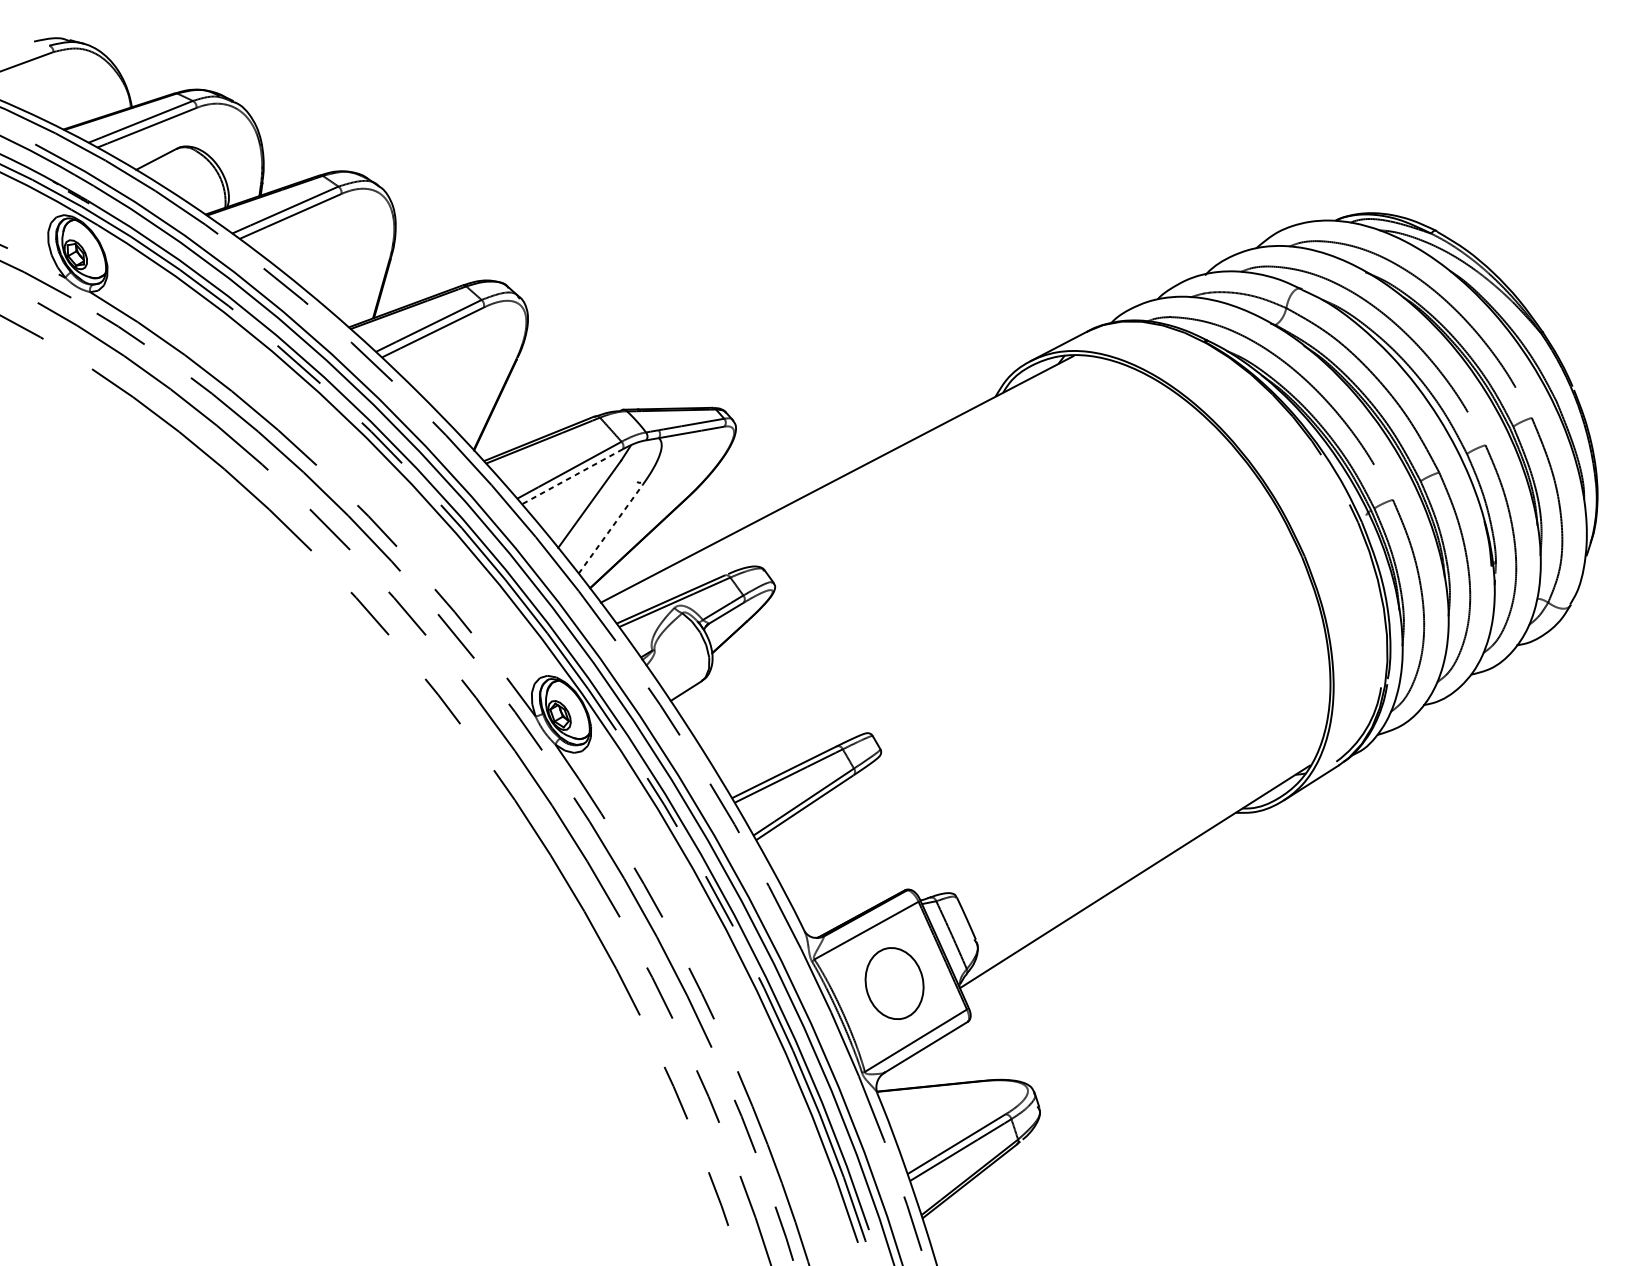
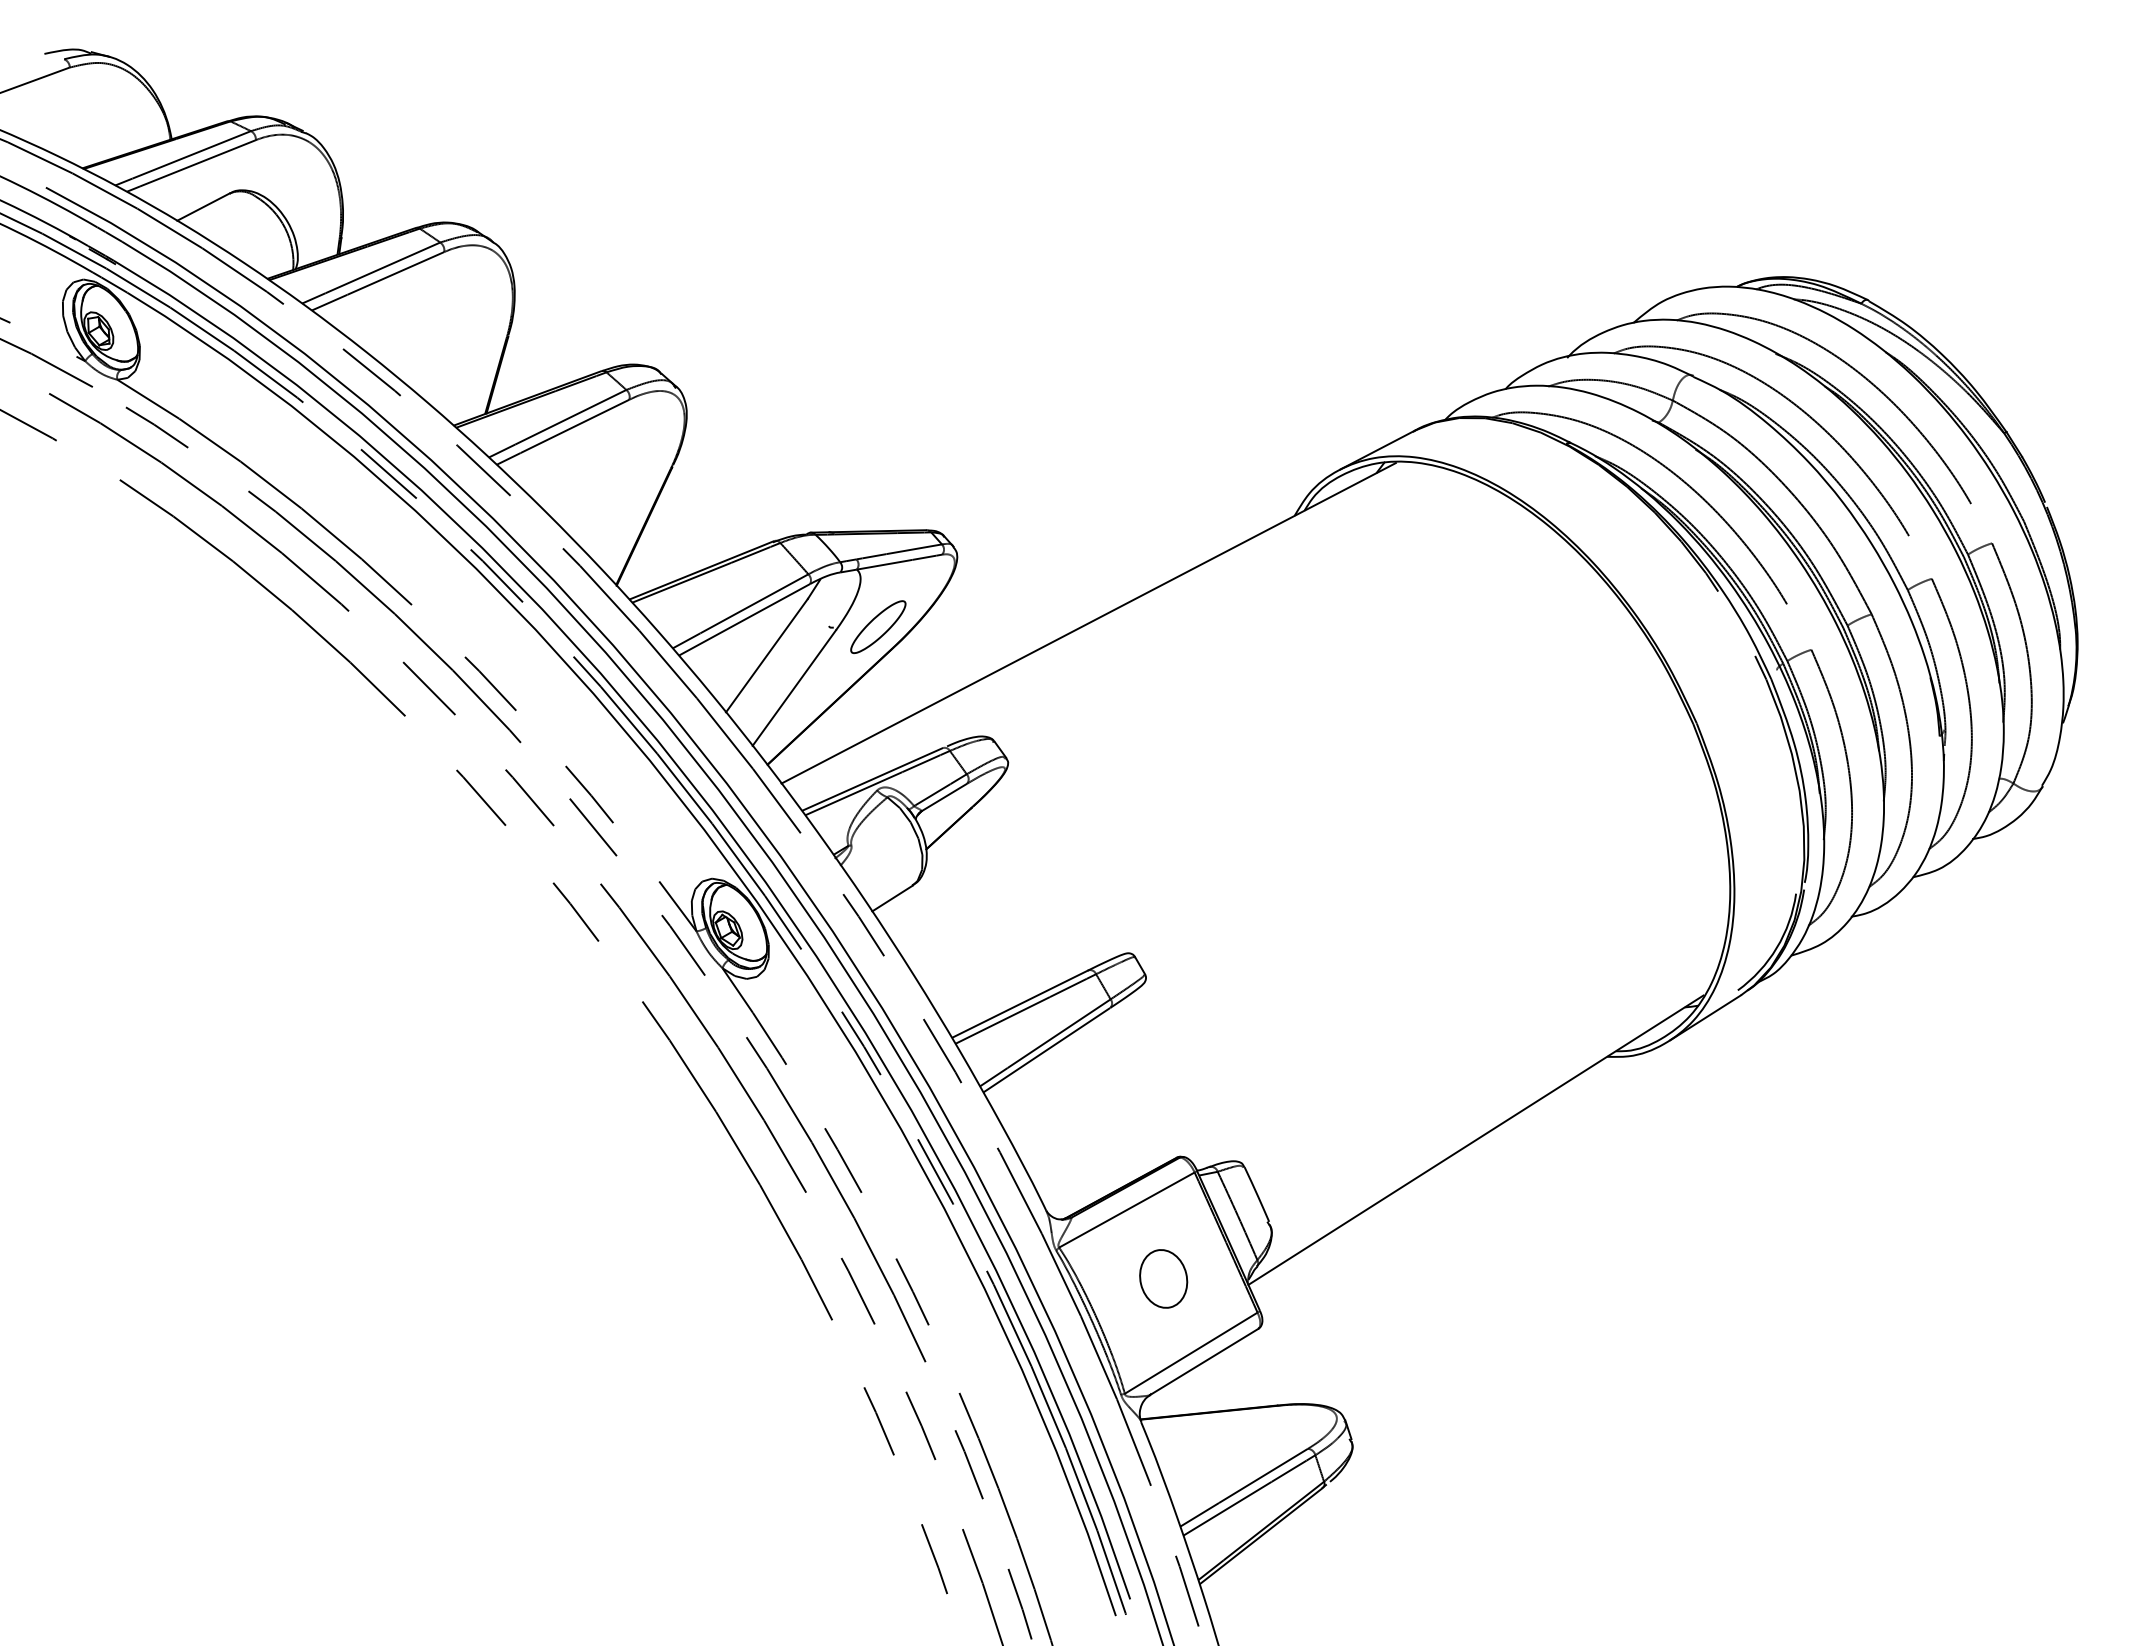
line: (572, 476) -> (744, 619), dashed -> solid
part: (675, 481) -> (878, 626), added
line: (610, 528) -> (794, 687), dashed -> solid
part: (894, 983) -> (1163, 1278), size x0.62

